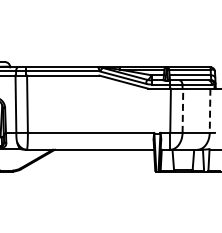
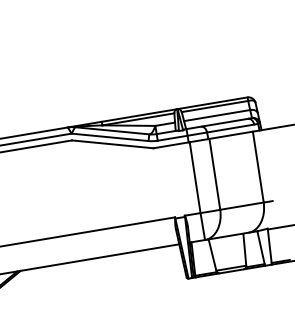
line: (182, 110) -> (214, 173), dashed -> solid
line: (210, 111) -> (259, 168), dashed -> solid

